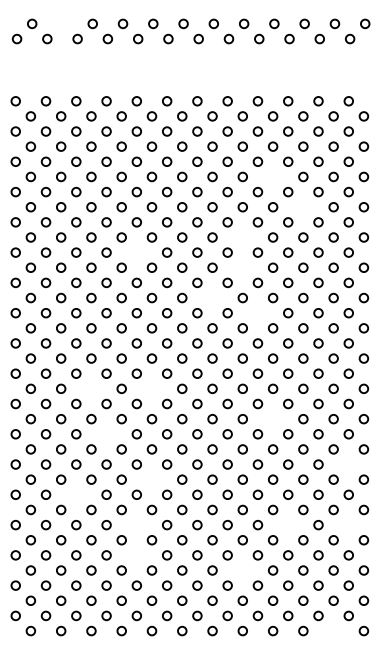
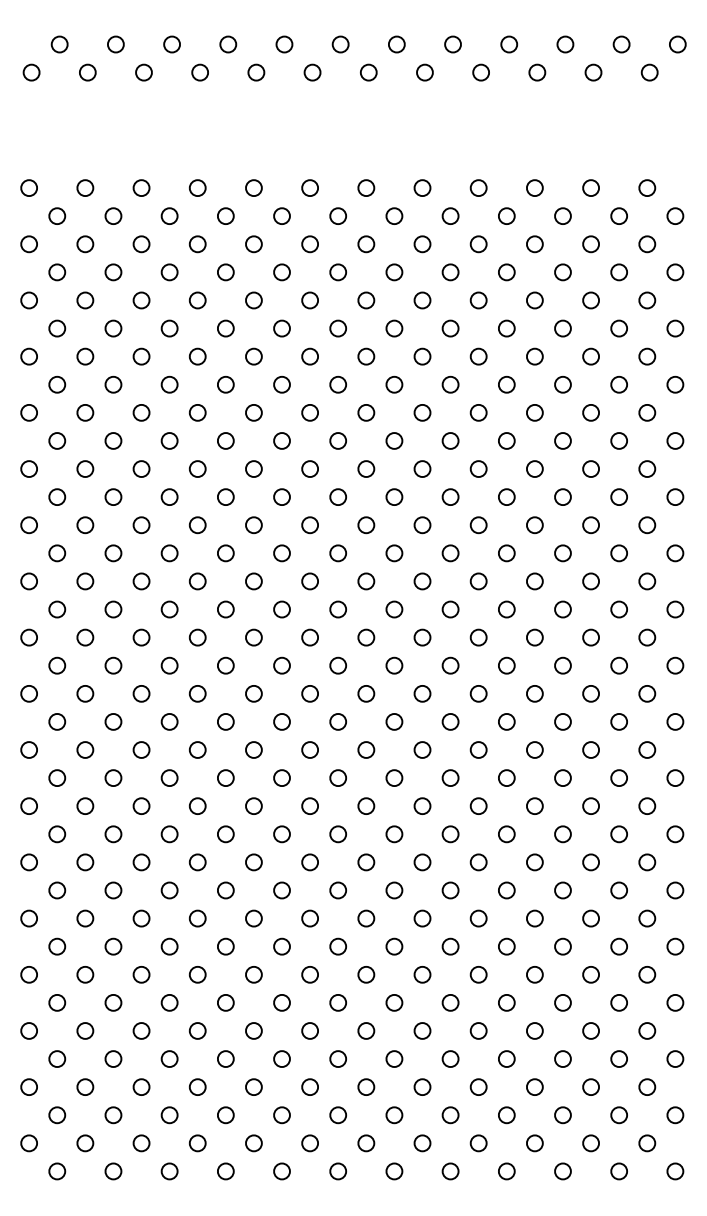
circle: (62, 23) -> (115, 43), added
circle: (273, 176) -> (507, 327), added
circle: (303, 207) -> (563, 385), added
circle: (242, 237) -> (450, 440), added
circle: (136, 252) -> (253, 468), added
circle: (242, 267) -> (450, 496), added
circle: (212, 297) -> (394, 552), added
circle: (257, 313) -> (477, 582), added
circle: (91, 388) -> (169, 721), added
circle: (151, 388) -> (281, 721), added
circle: (273, 419) -> (507, 778), added
circle: (106, 434) -> (197, 806), added
circle: (348, 464) -> (646, 862), added
circle: (151, 479) -> (281, 890), added
circle: (76, 494) -> (141, 917), added
circle: (136, 525) -> (253, 975), added
circle: (288, 525) -> (535, 975), added
circle: (348, 525) -> (646, 975), added
circle: (136, 555) -> (253, 1031), added
circle: (242, 570) -> (450, 1059), added
circle: (333, 630) -> (618, 1170), added

